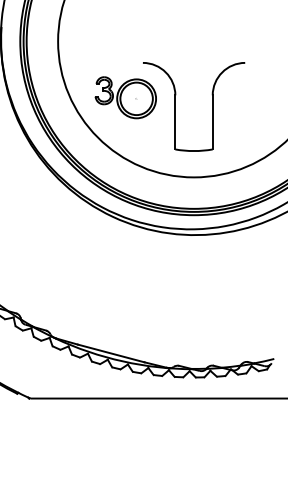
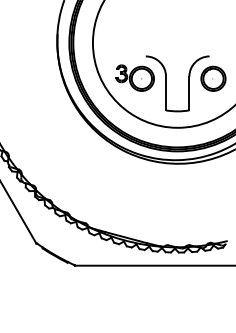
part: (251, 98) -> (213, 78), added

